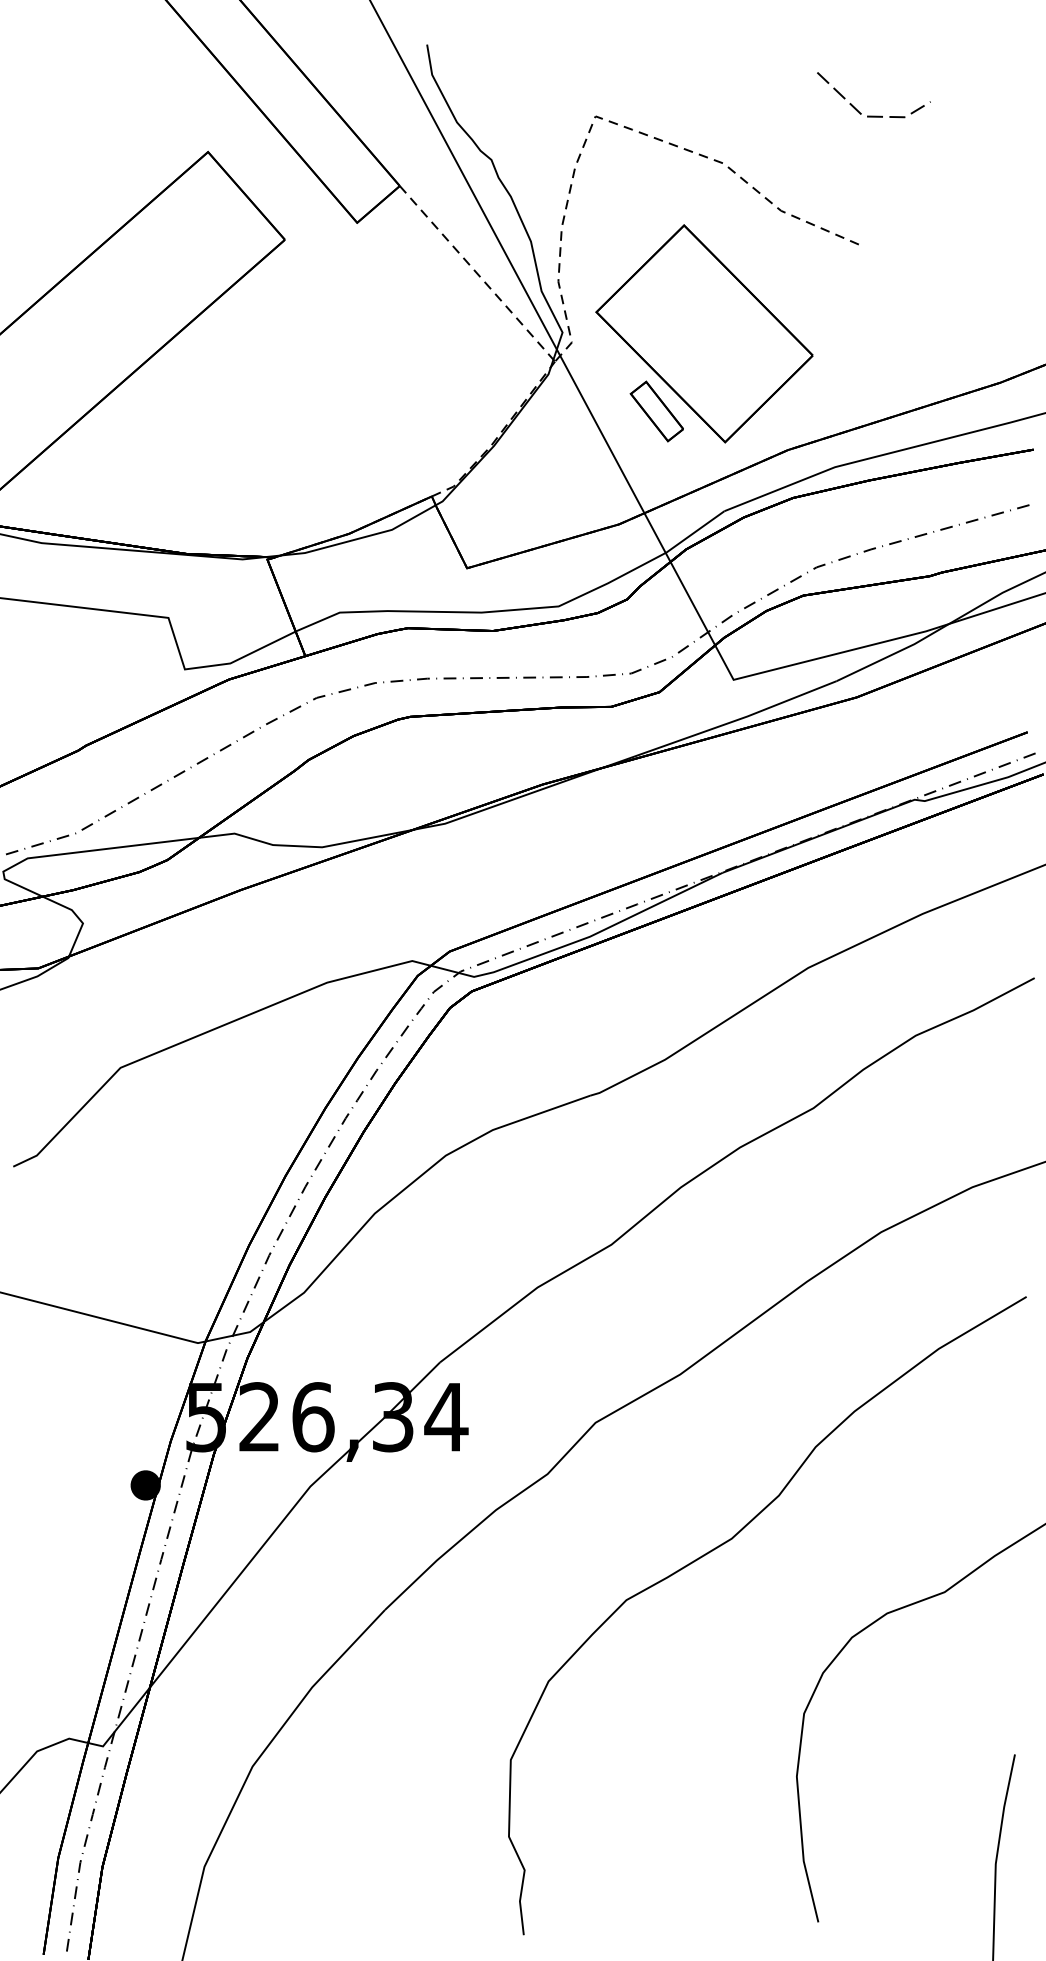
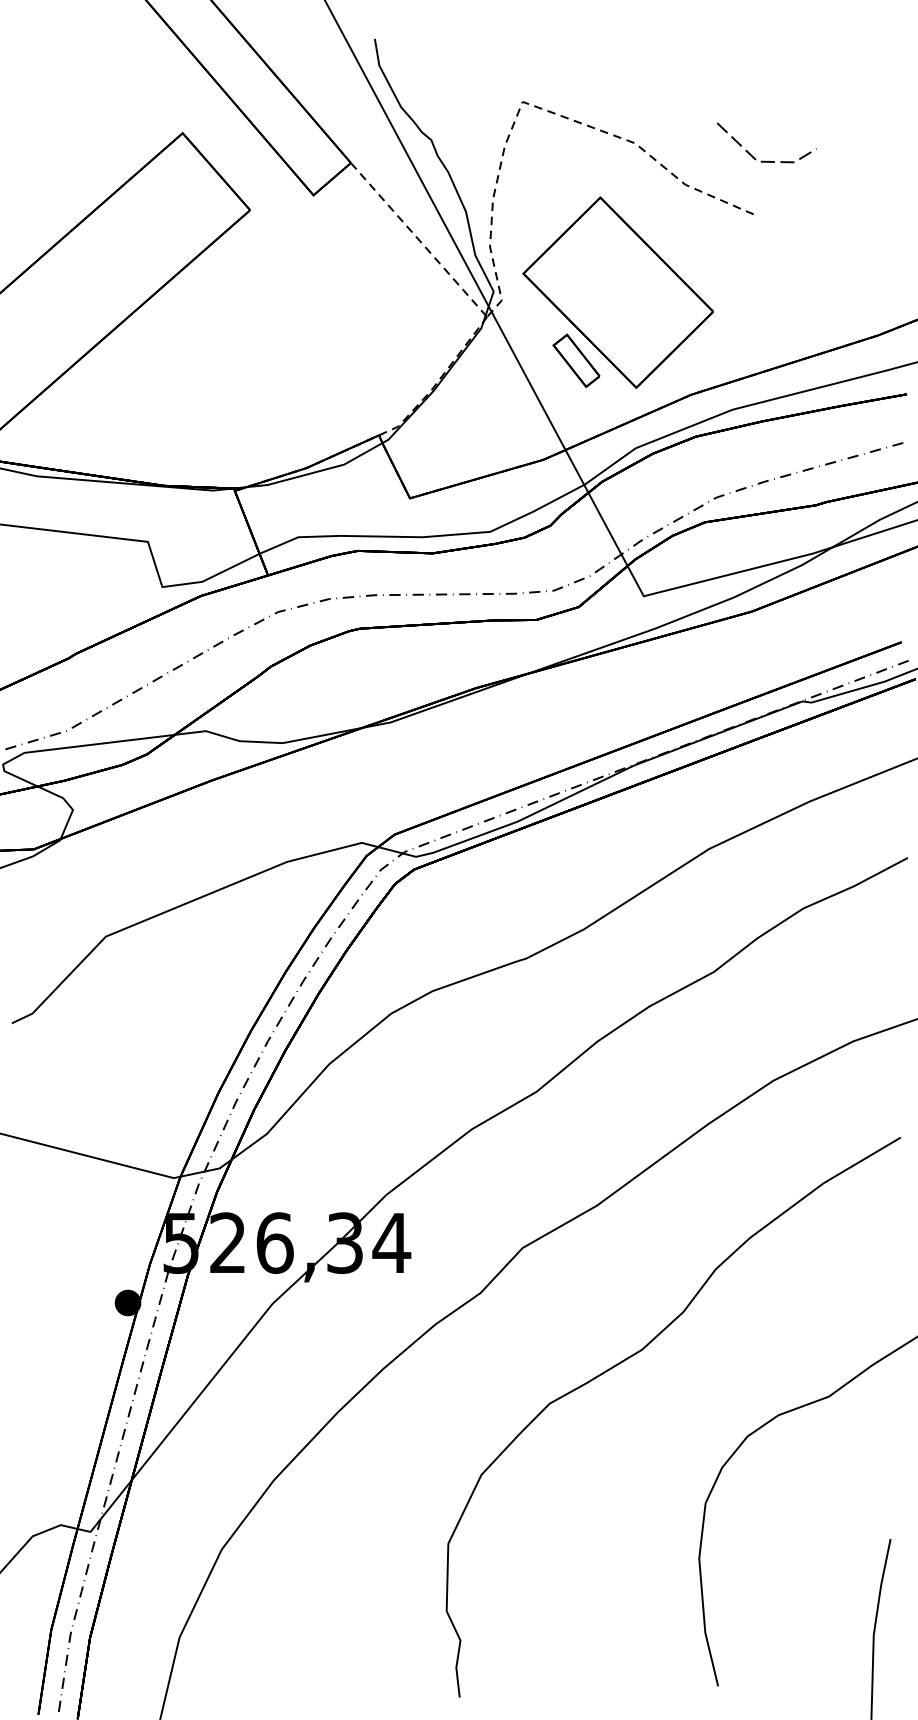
line: (873, 115) -> (766, 160), moved

